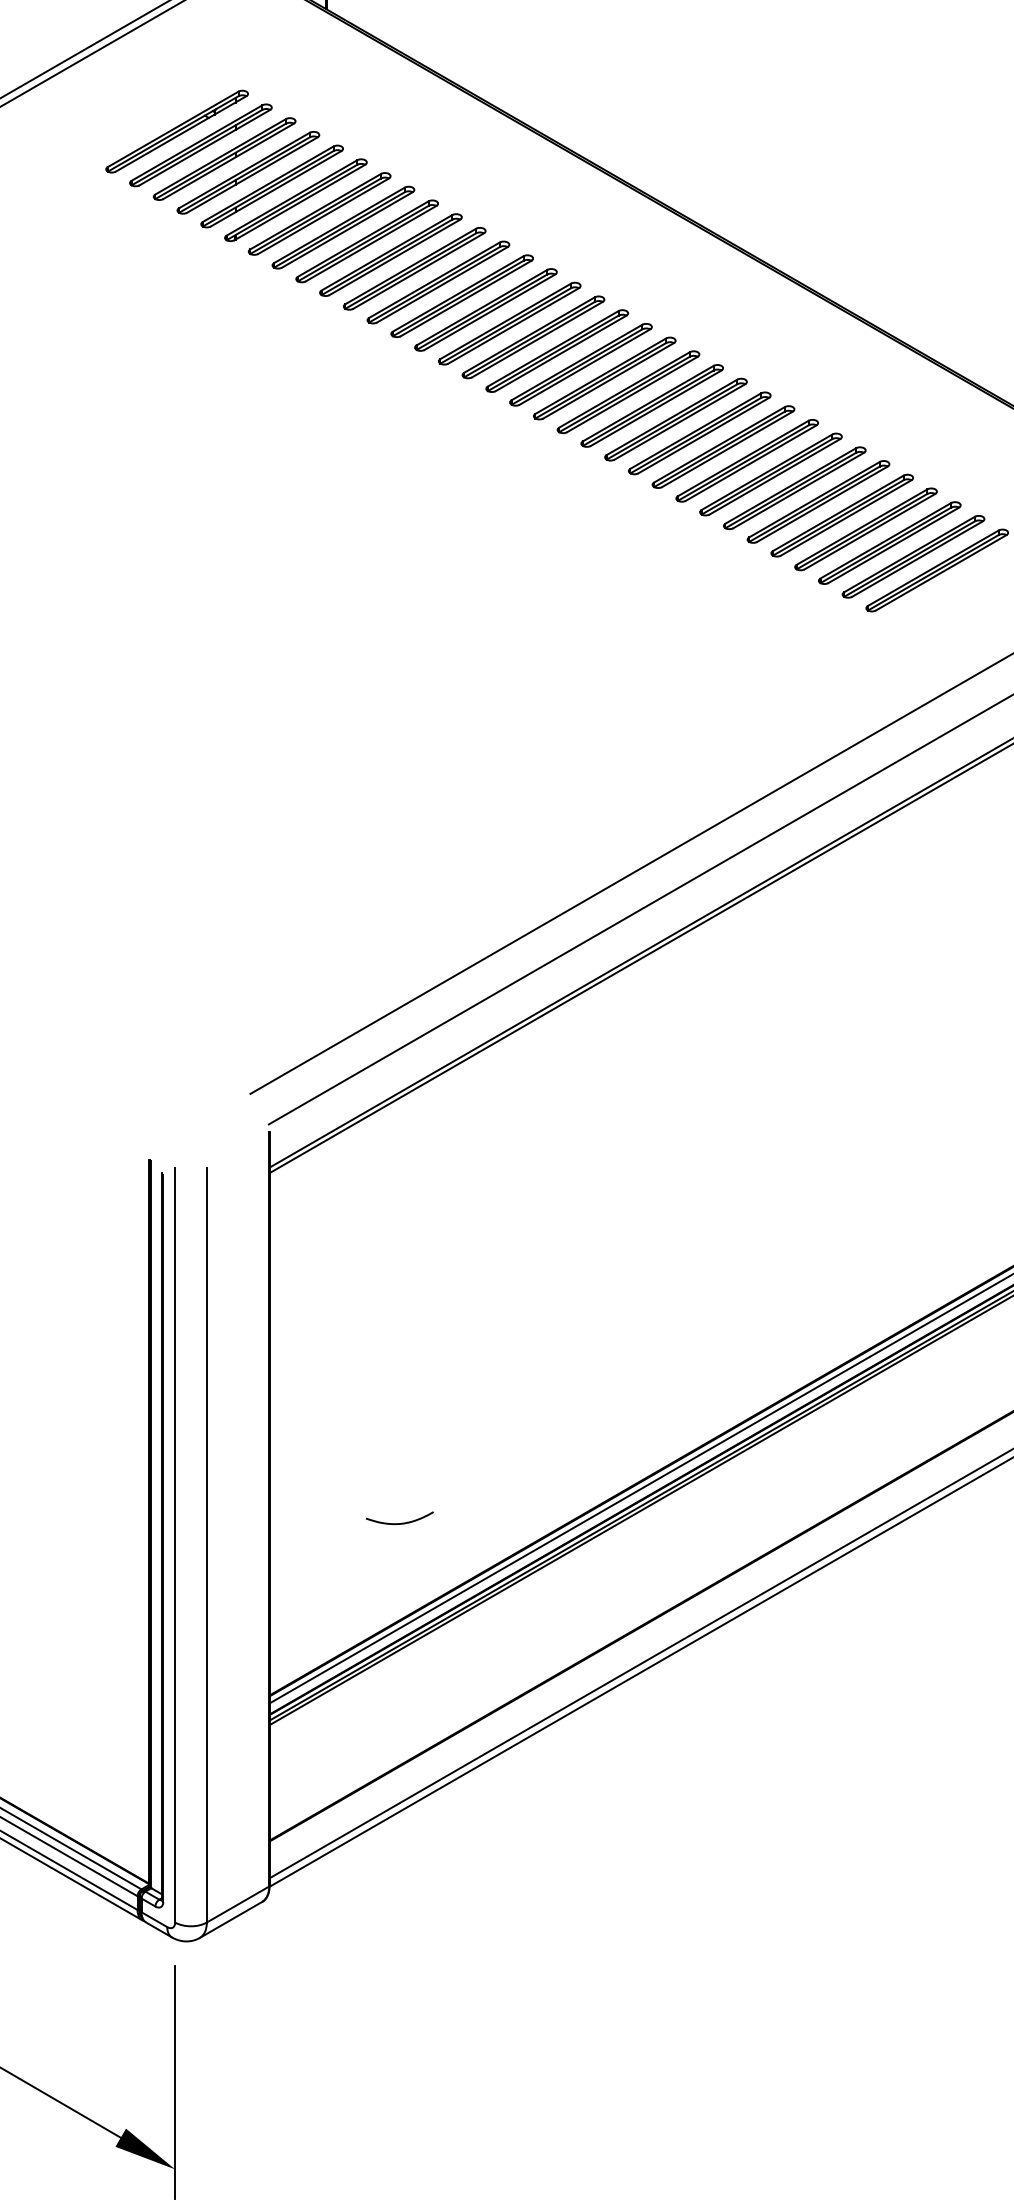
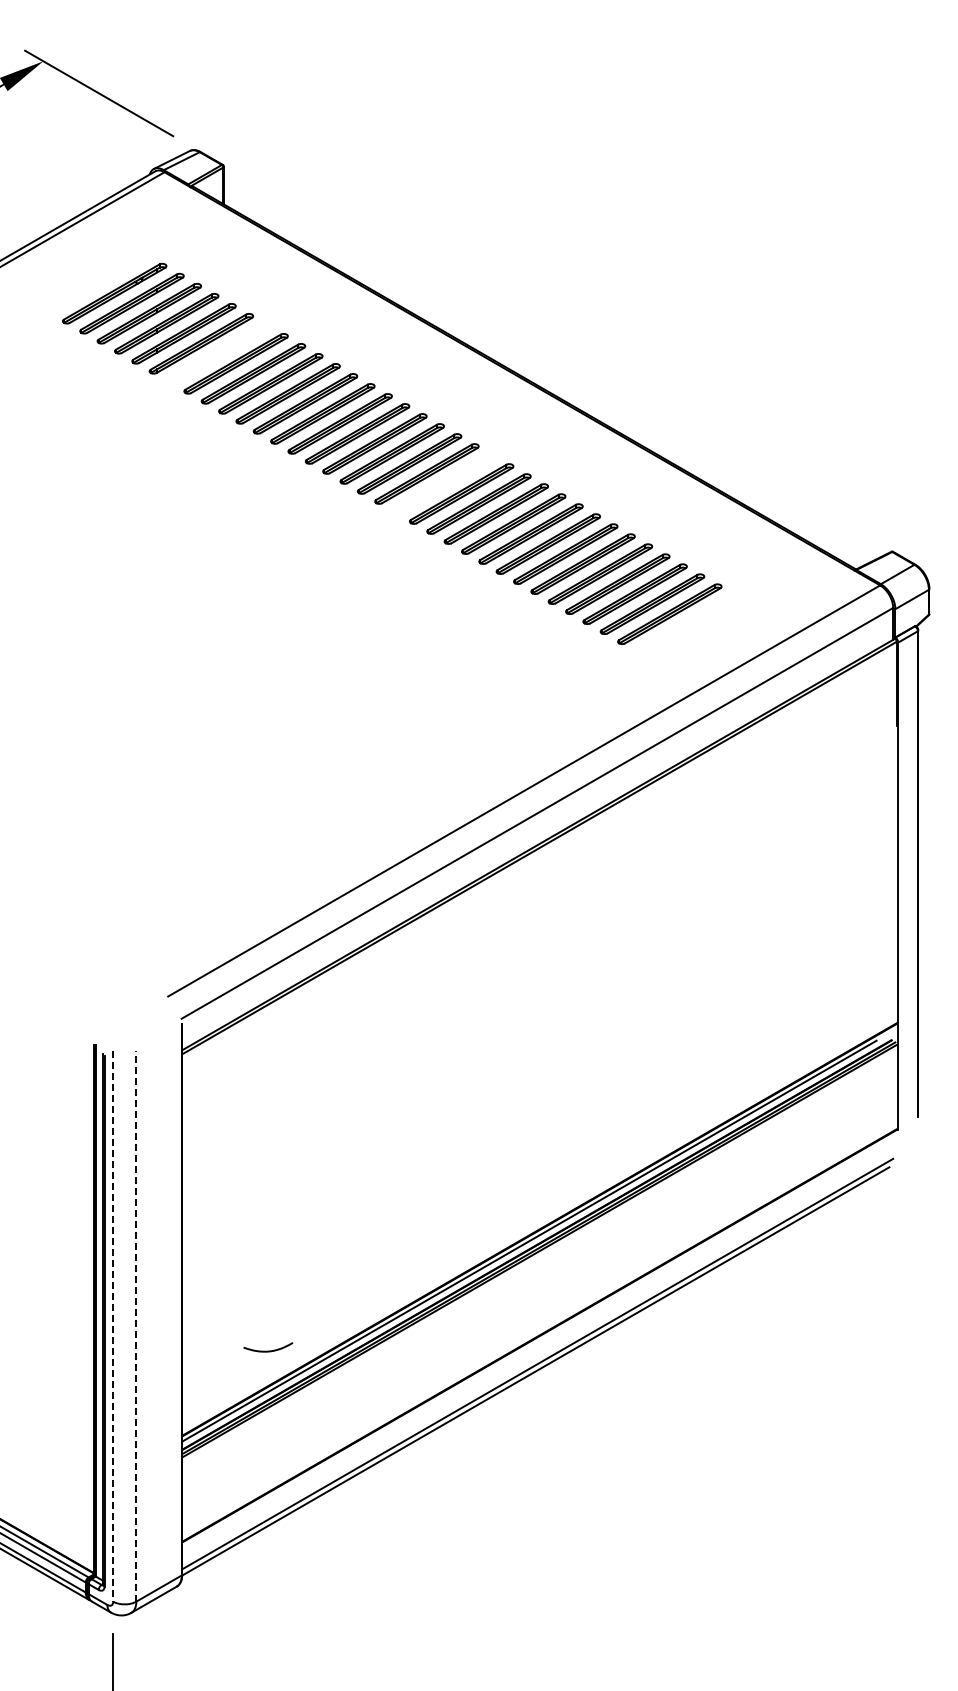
part: (319, 213) -> (218, 353), removed
part: (627, 391) -> (443, 483), removed
curve: (400, 1522) -> (268, 1350), moved
line: (207, 1544) -> (136, 1325), solid -> dashed
line: (175, 1545) -> (113, 1326), solid -> dashed

